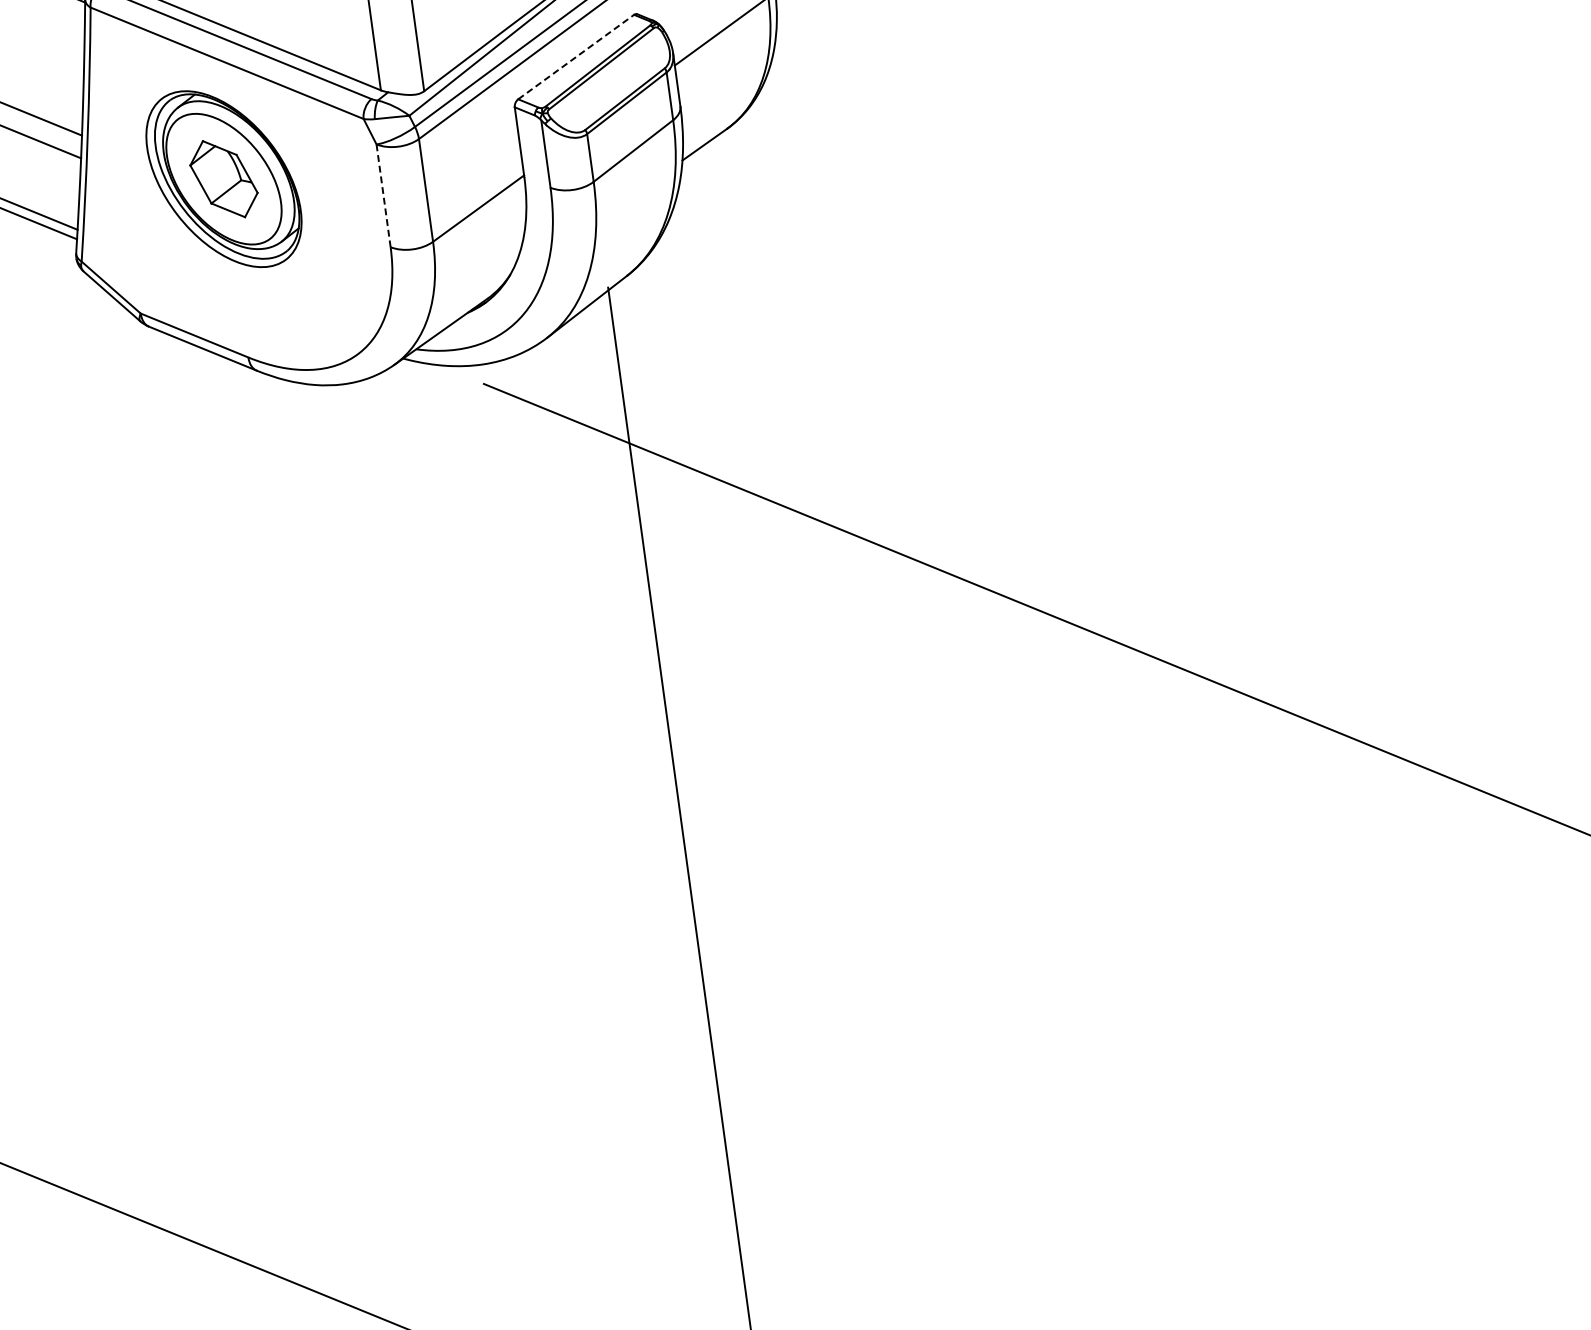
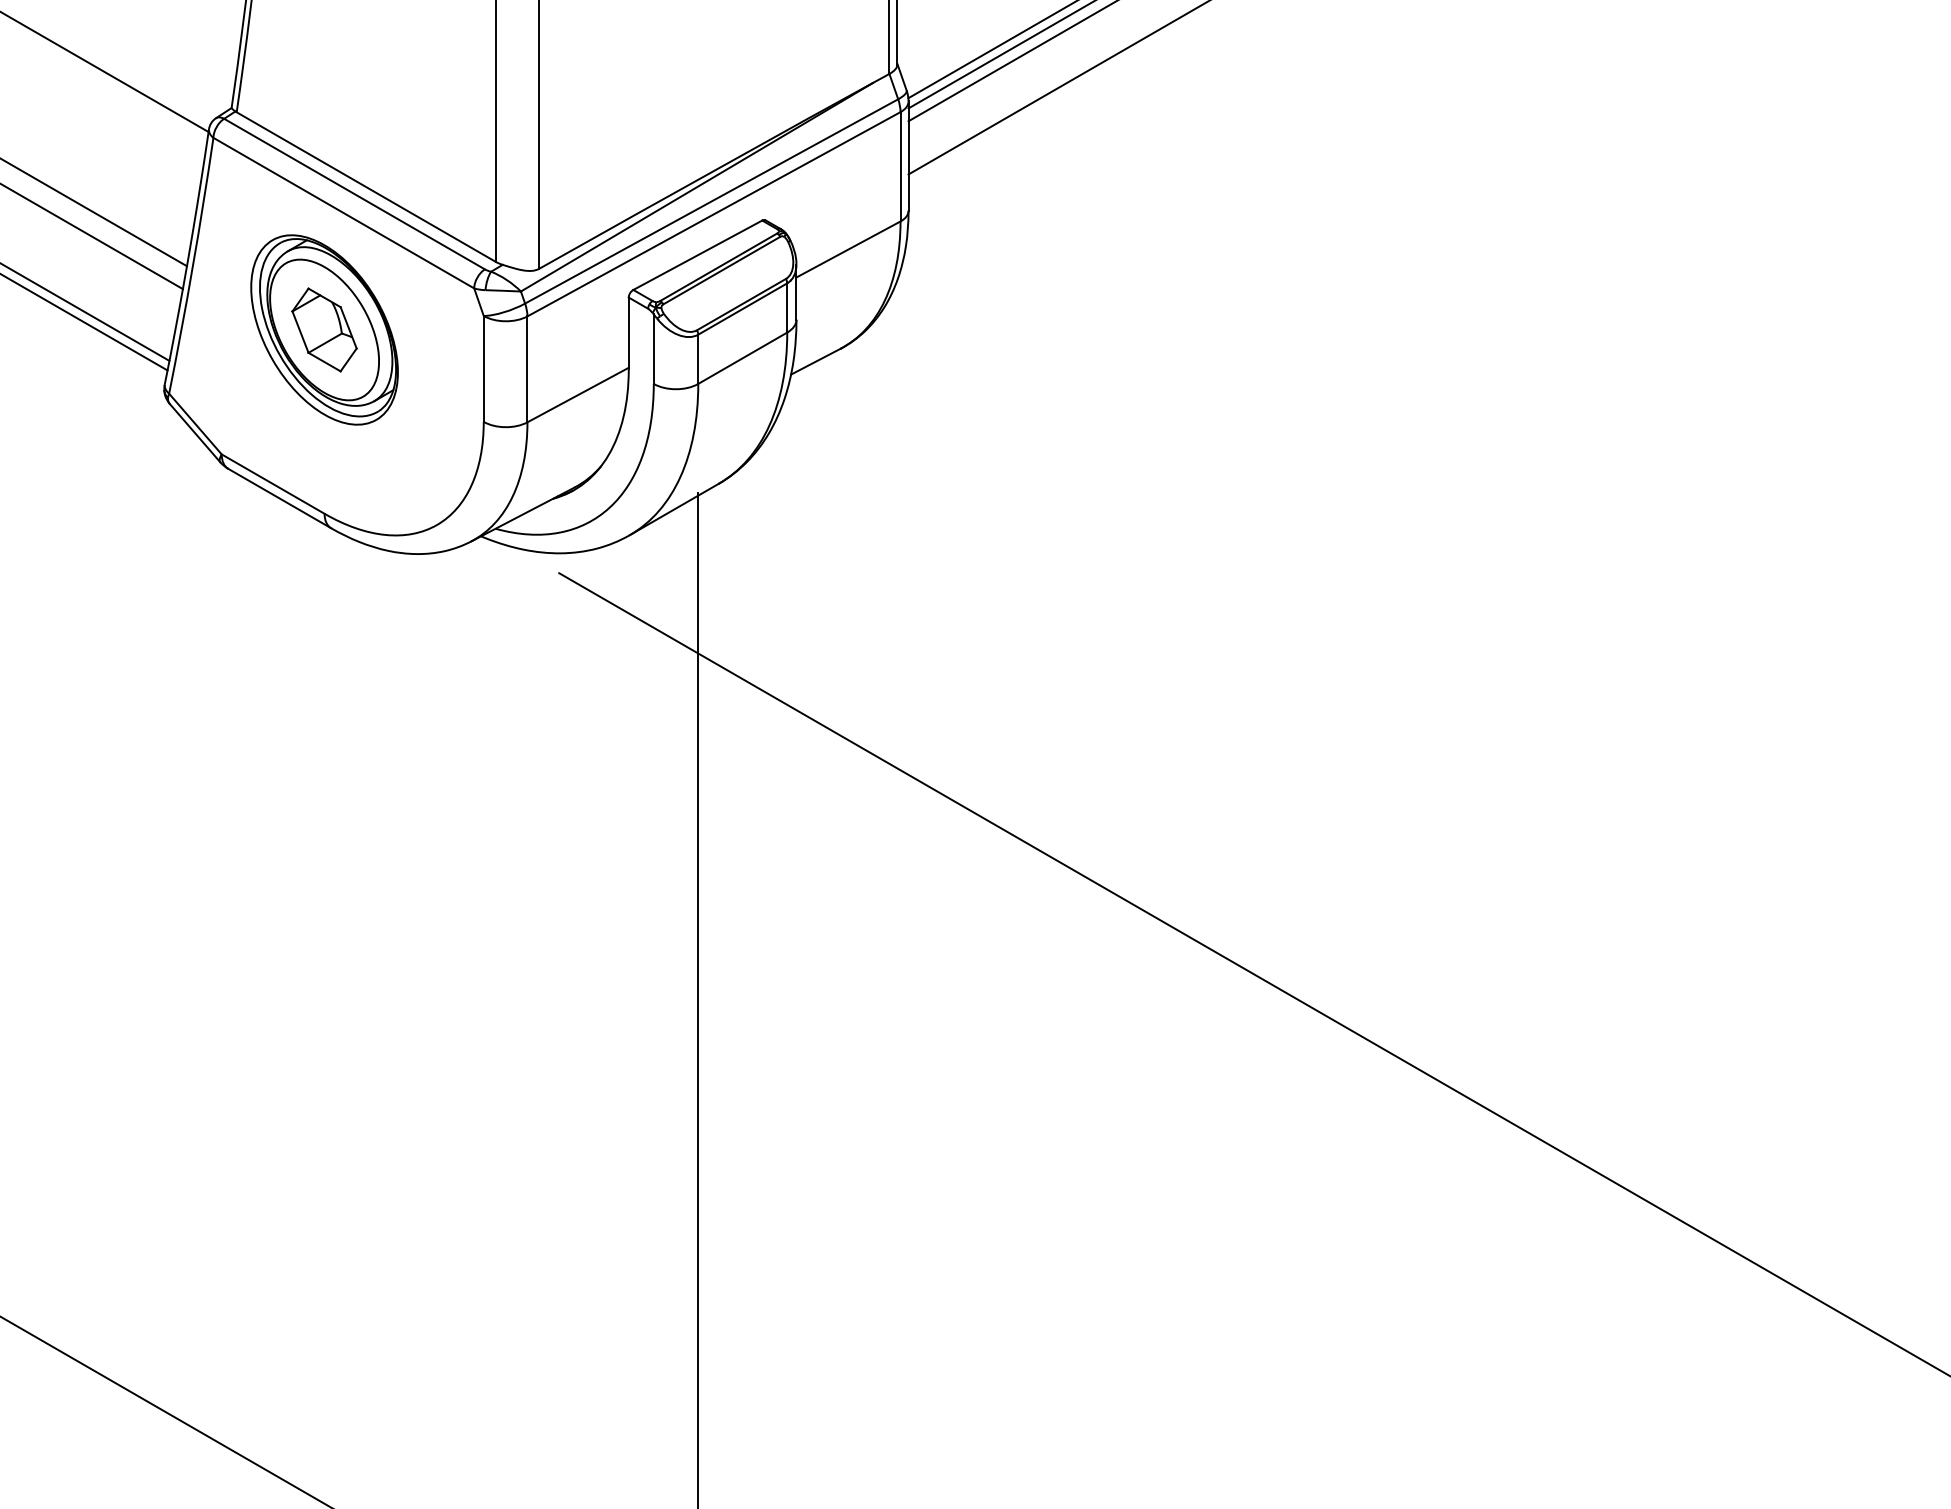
line: (576, 57) -> (698, 255), dashed -> solid
line: (383, 195) -> (483, 368), dashed -> solid

